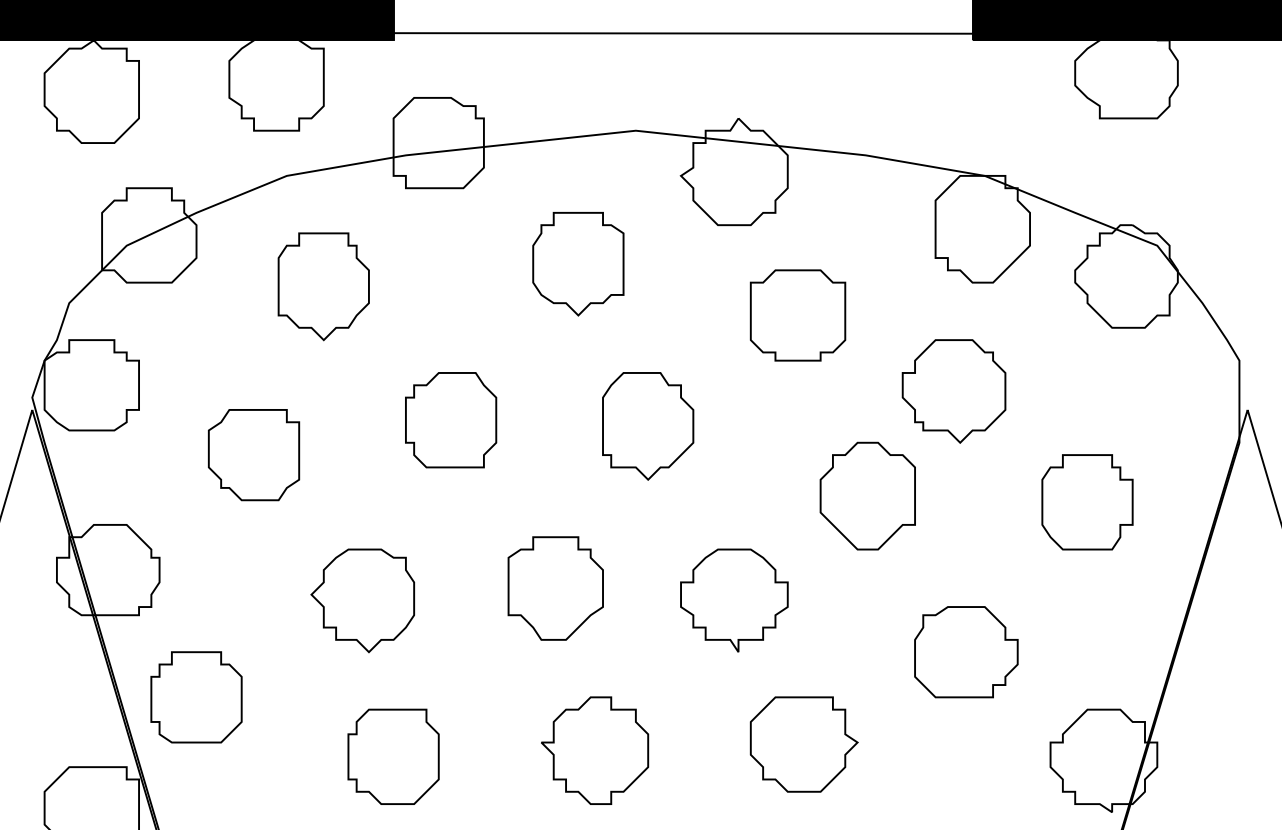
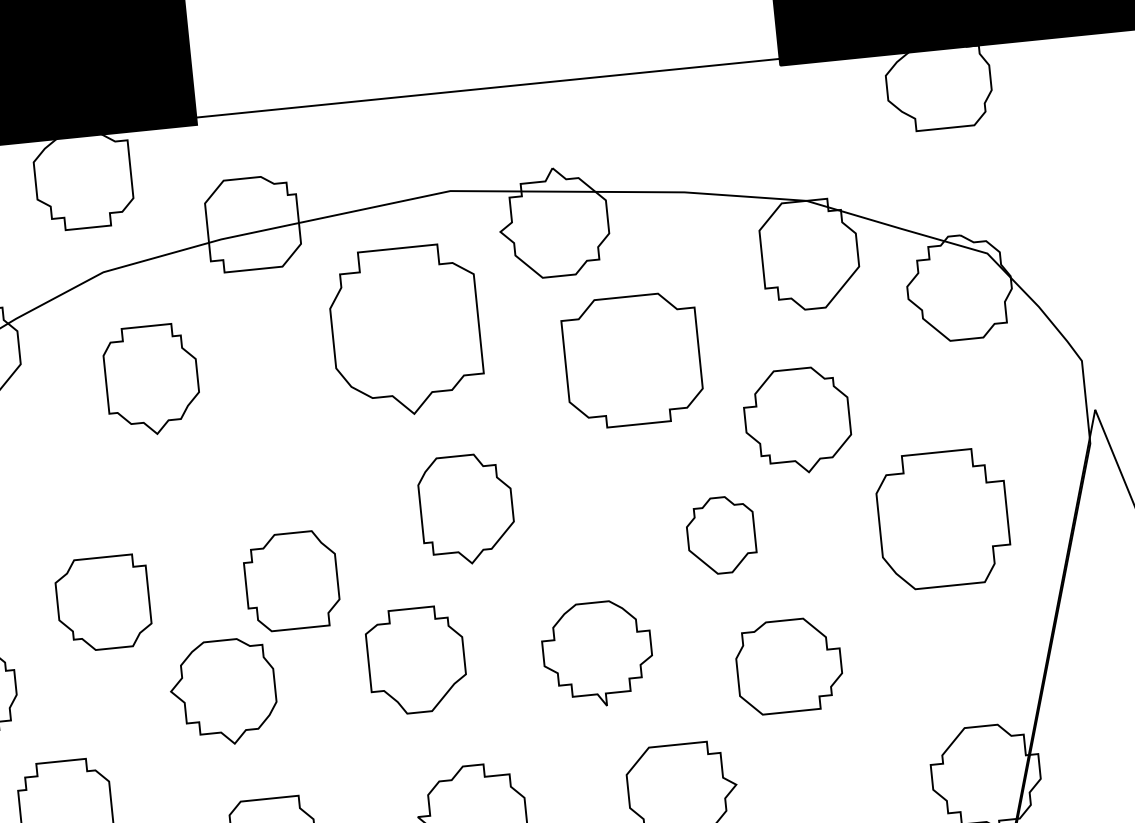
part: (578, 264) -> (406, 331), size x1.6
part: (797, 315) -> (632, 360), size x1.4
part: (451, 420) -> (292, 581), moved
part: (648, 426) -> (467, 509), moved
part: (254, 455) -> (104, 603), moved
part: (867, 495) -> (721, 534), size x0.7
part: (1087, 502) -> (943, 519), size x1.4
part: (966, 652) -> (789, 666), moved

